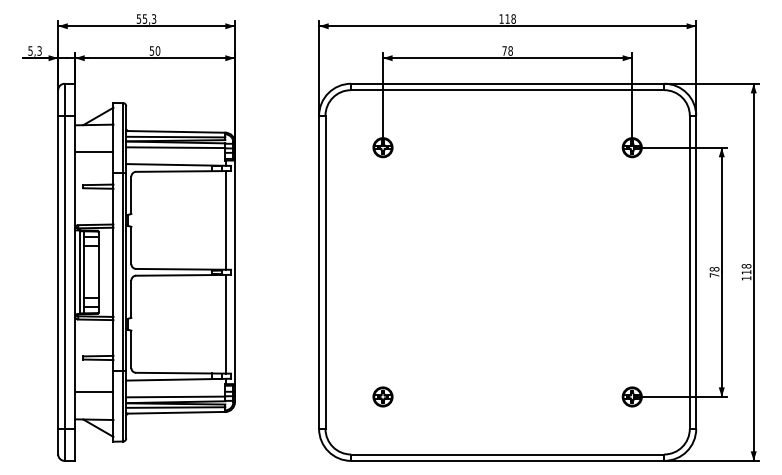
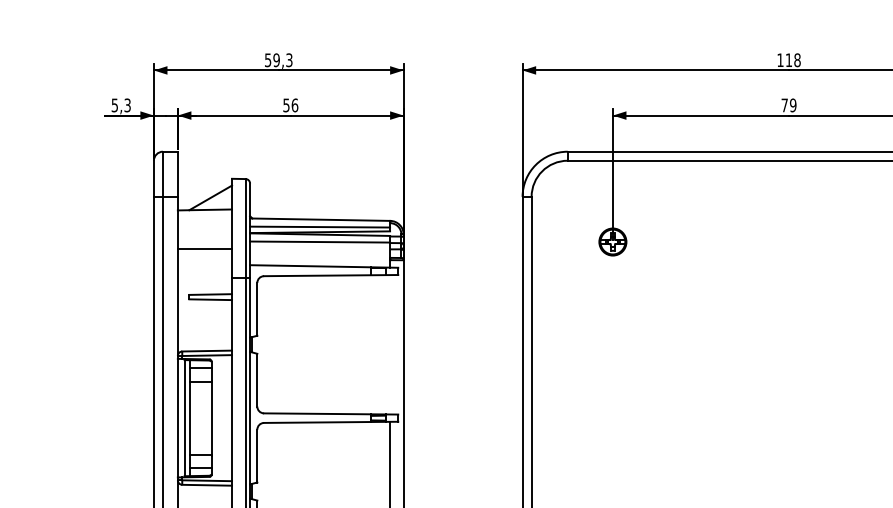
text: (144, 18) -> (275, 59), 55,3 -> 59,3
text: (158, 50) -> (295, 104), 50 -> 56
text: (510, 50) -> (793, 104), 78 -> 79
line: (225, 220) -> (390, 344), removed

